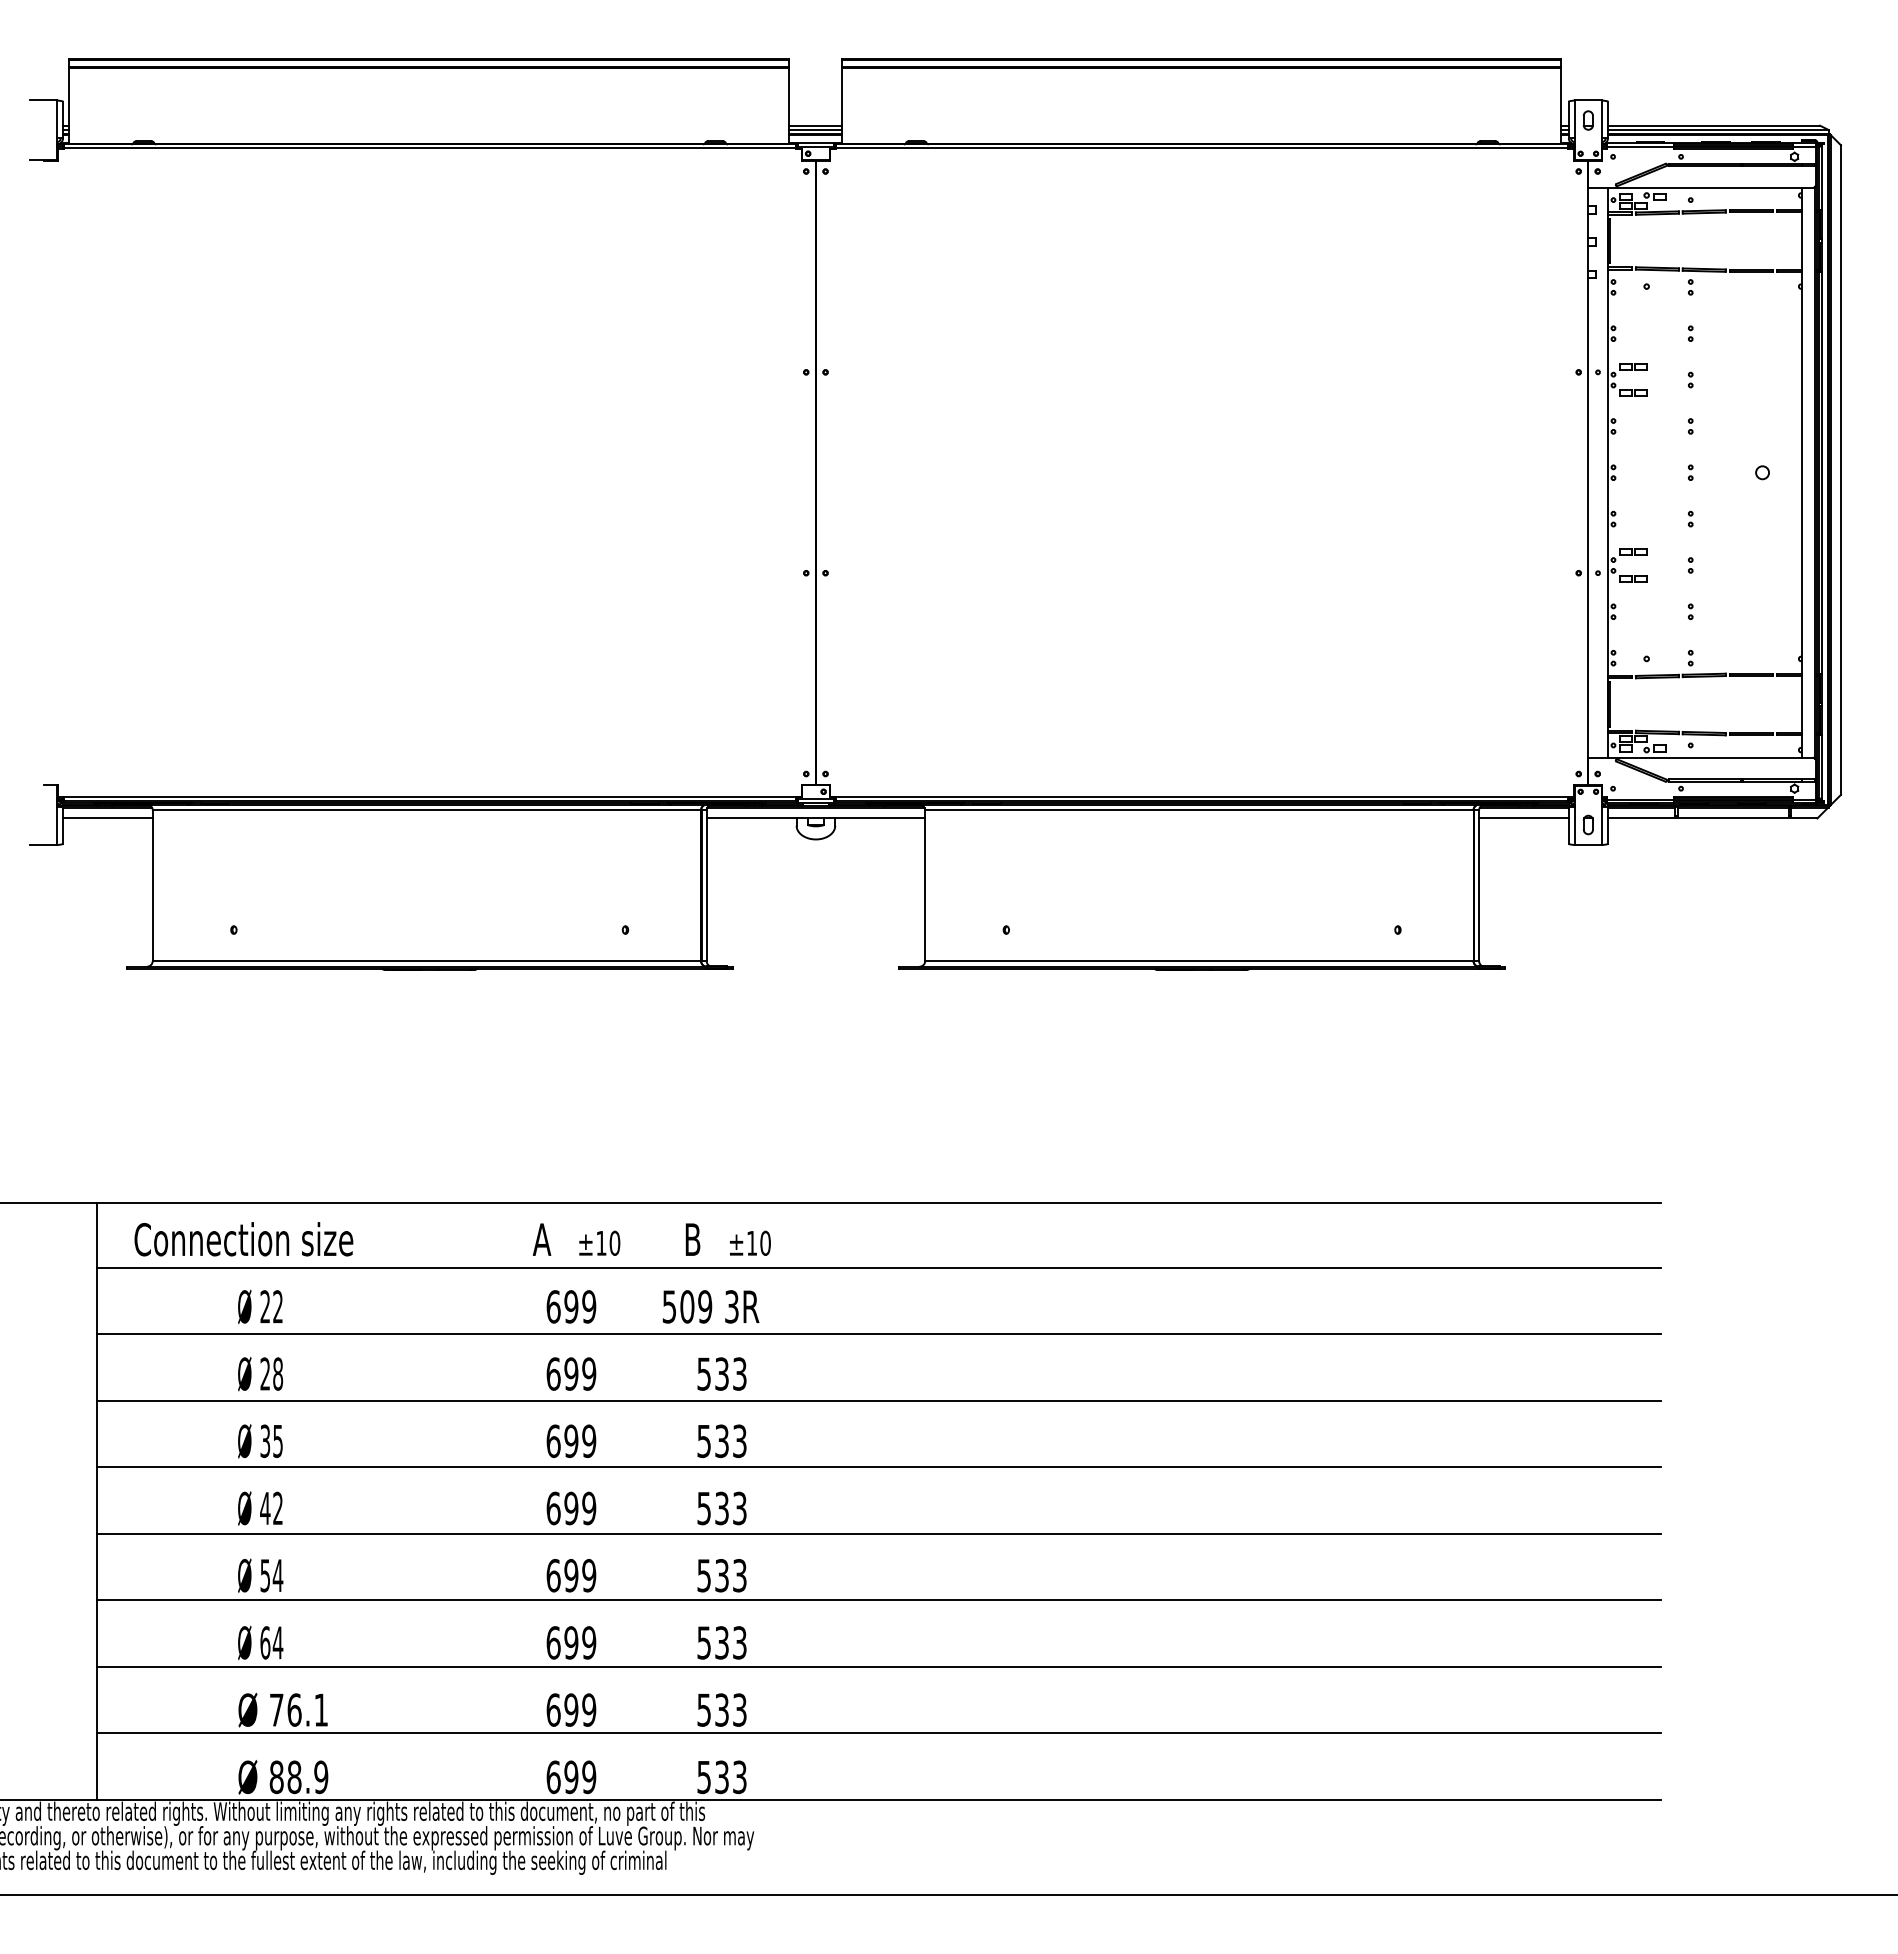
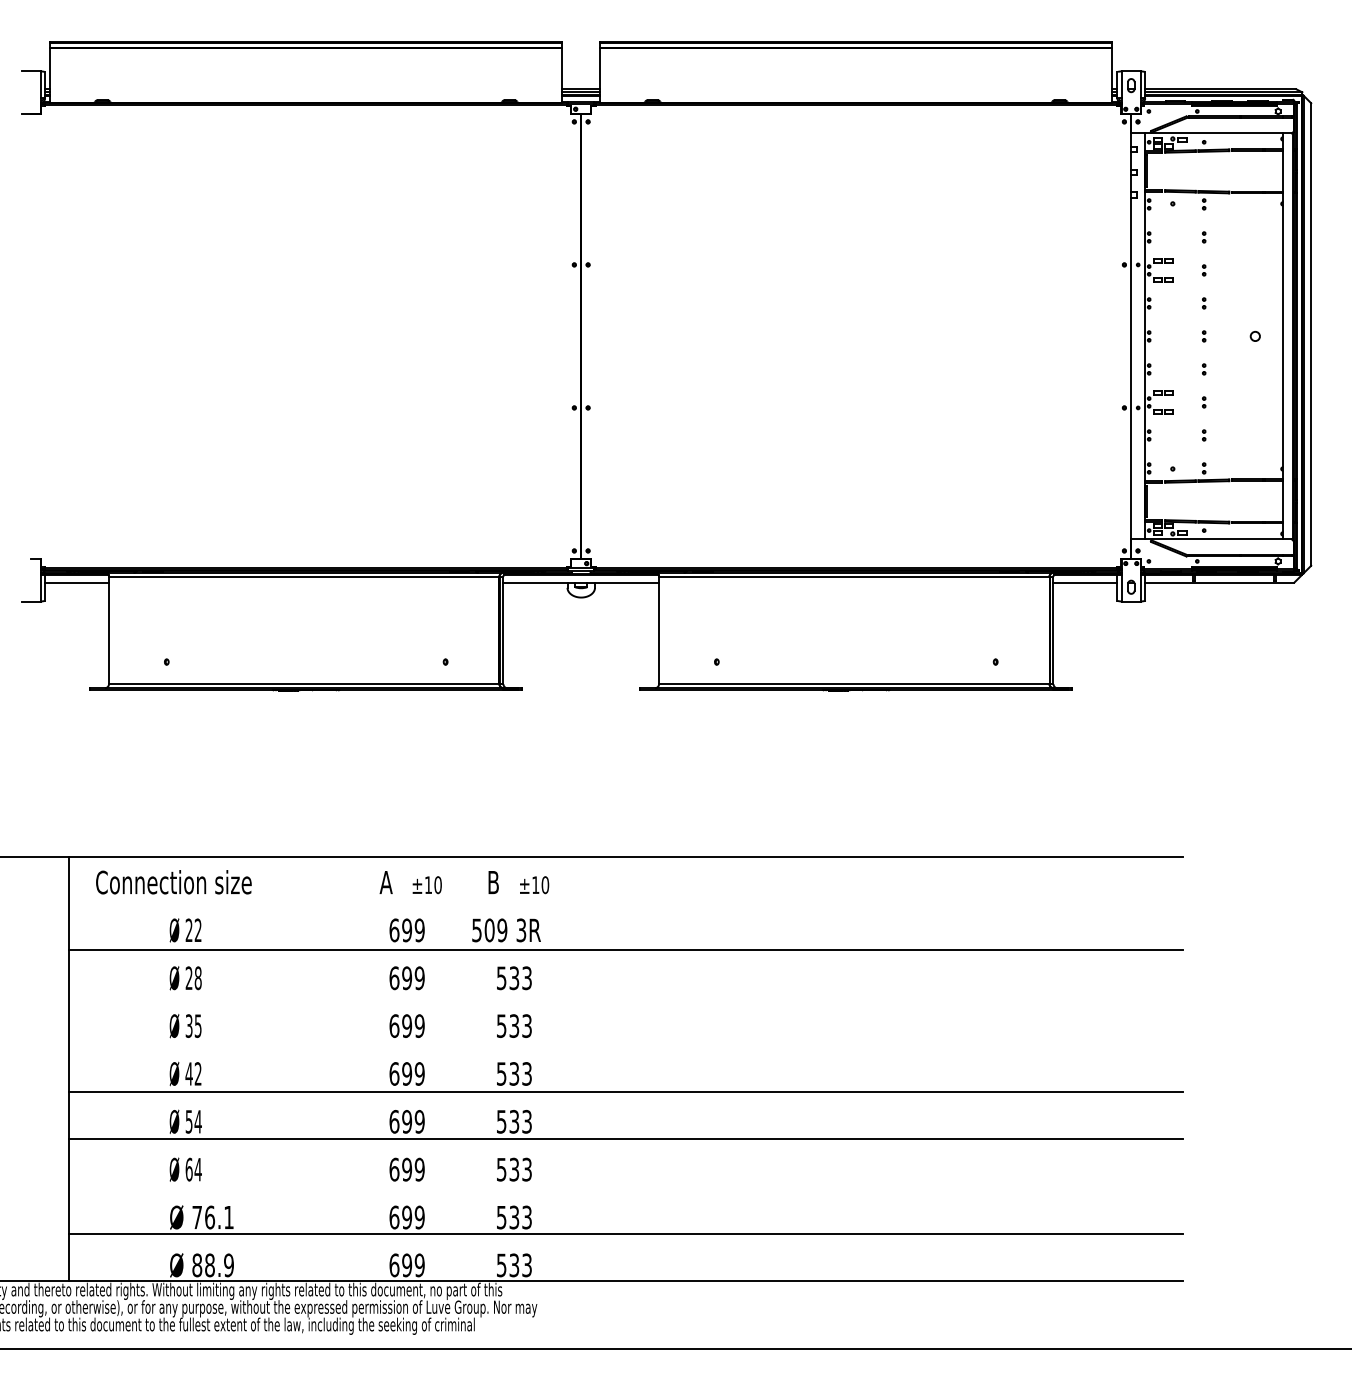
line: (878, 1268) -> (625, 903), removed
line: (878, 1400) -> (625, 997), removed
line: (878, 1467) -> (625, 1044), removed
line: (878, 1666) -> (625, 1186), removed

